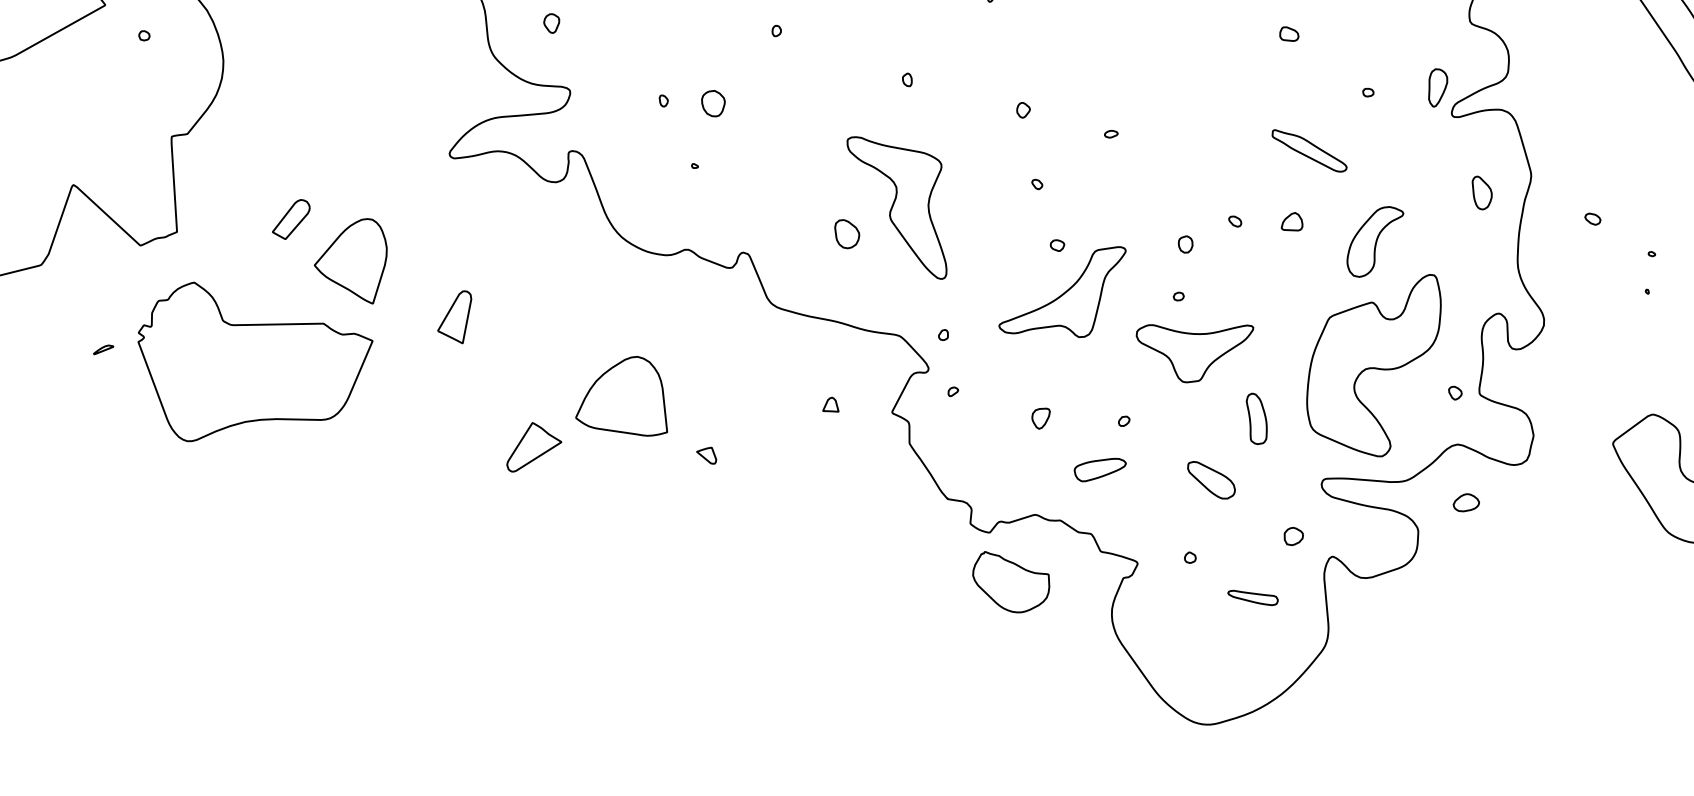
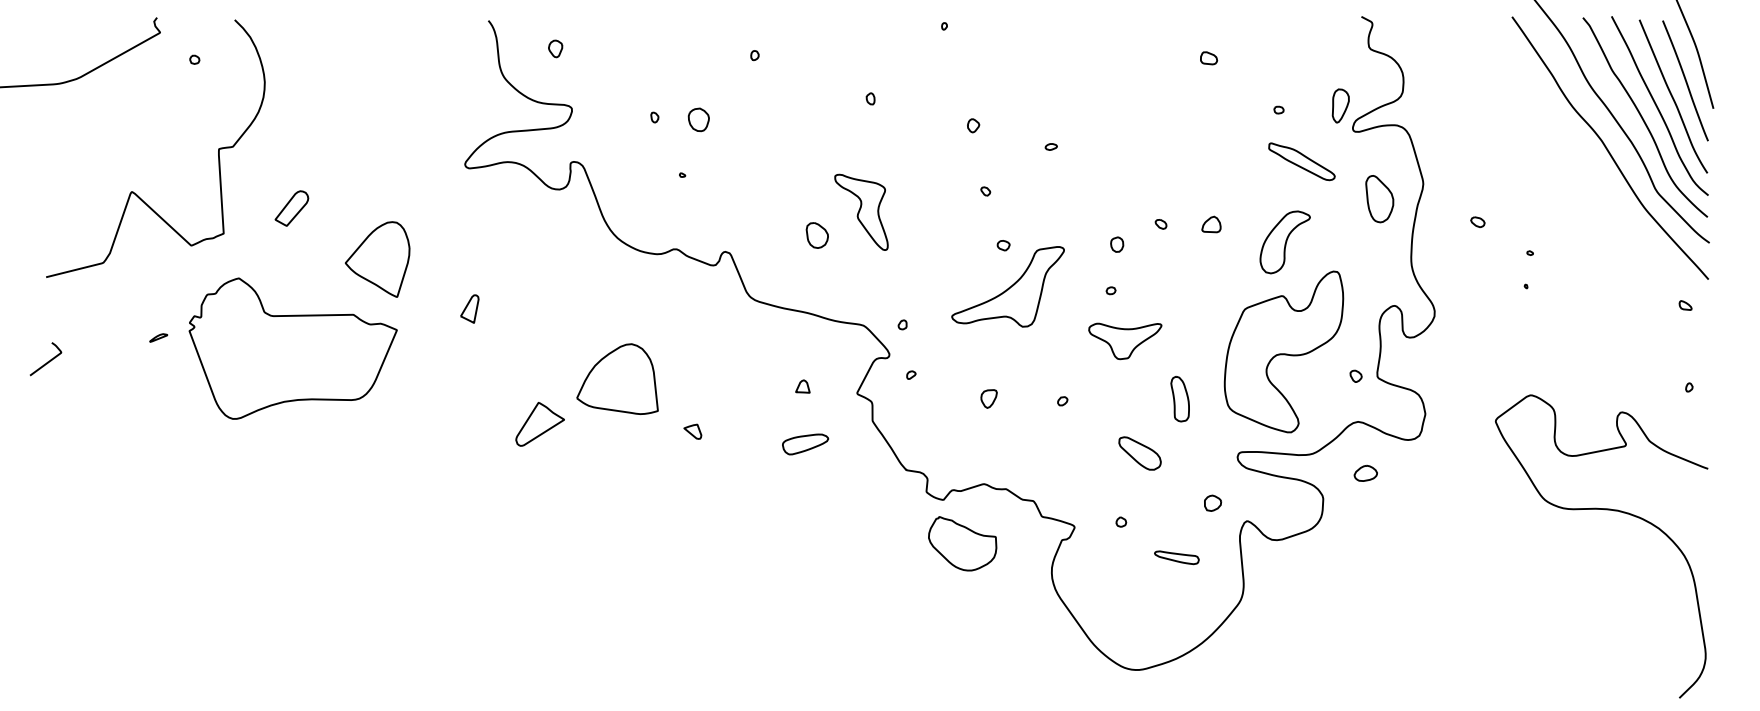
part: (1309, 150) -> (1301, 161), moved
part: (1481, 192) -> (1379, 198), size x1.6
part: (897, 208) -> (861, 212), size x0.6
part: (290, 219) -> (291, 208), moved
part: (454, 316) -> (469, 308), size x0.6
part: (1193, 353) -> (1124, 341), size x0.7
part: (1100, 470) -> (805, 444), moved

